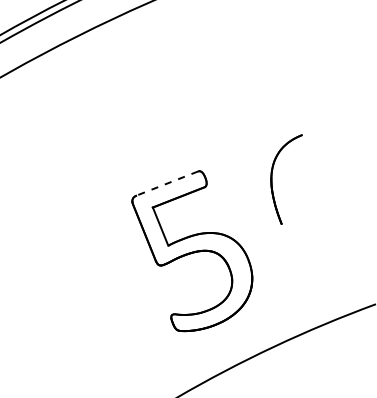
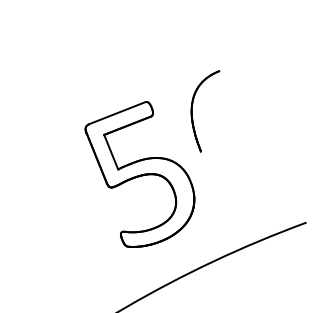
part: (272, 179) -> (192, 111), moved
line: (167, 183) -> (117, 113), dashed -> solid

